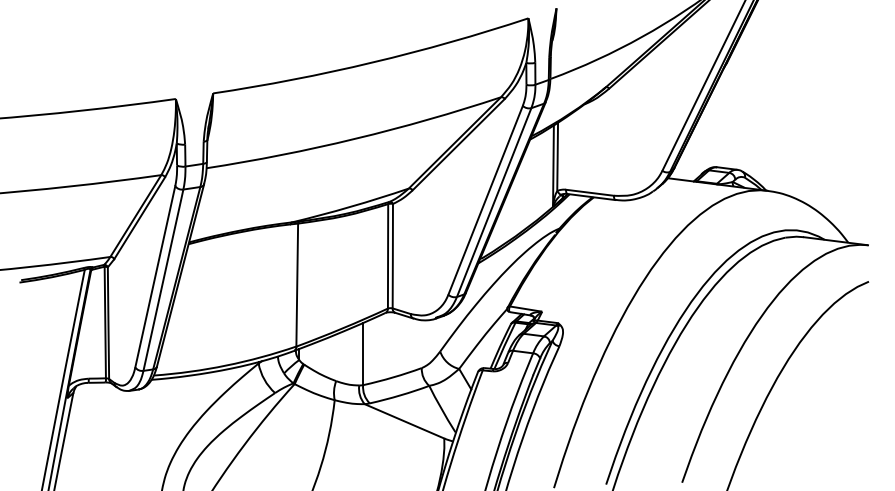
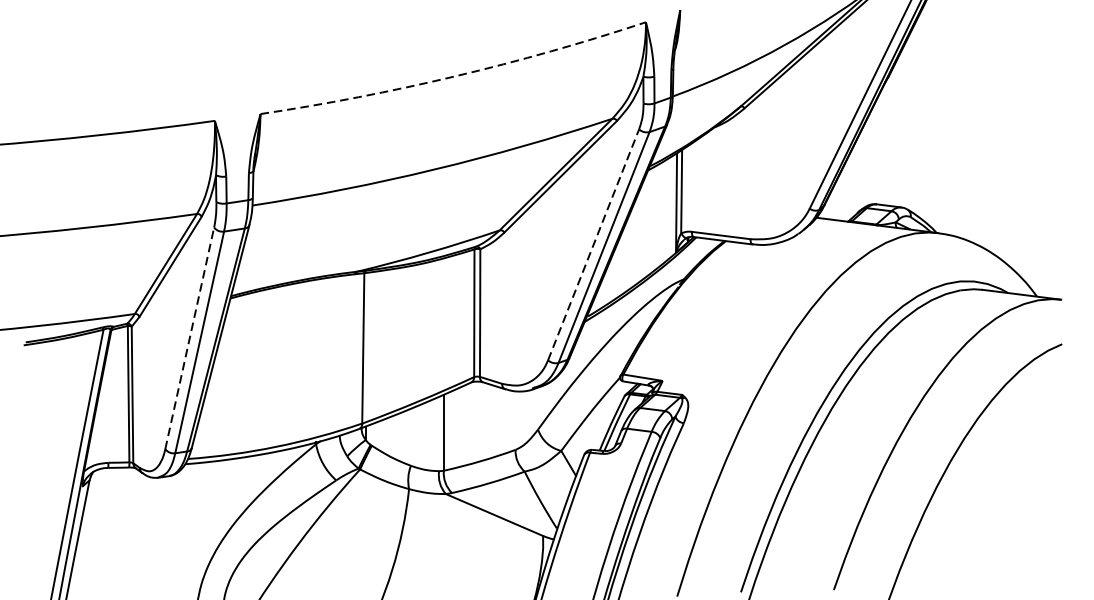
arc: (372, 62) -> (455, 76), solid -> dashed
line: (485, 199) -> (593, 243), solid -> dashed
line: (155, 276) -> (190, 337), solid -> dashed

